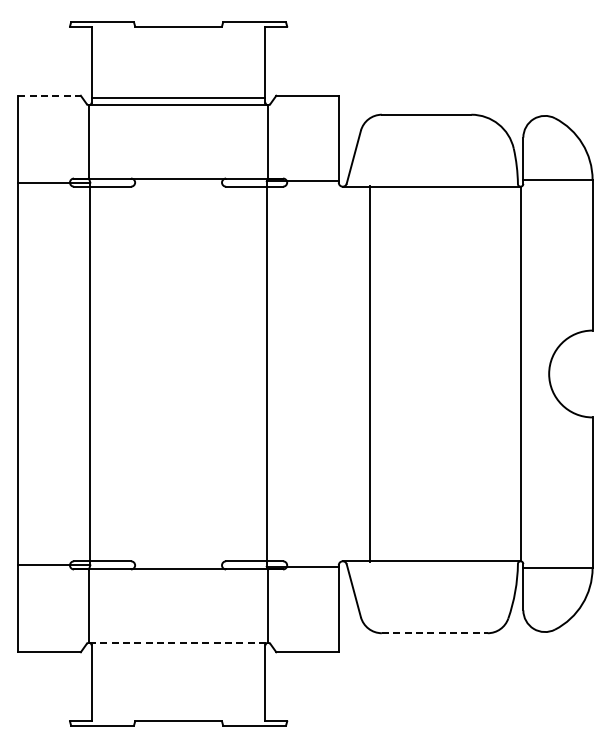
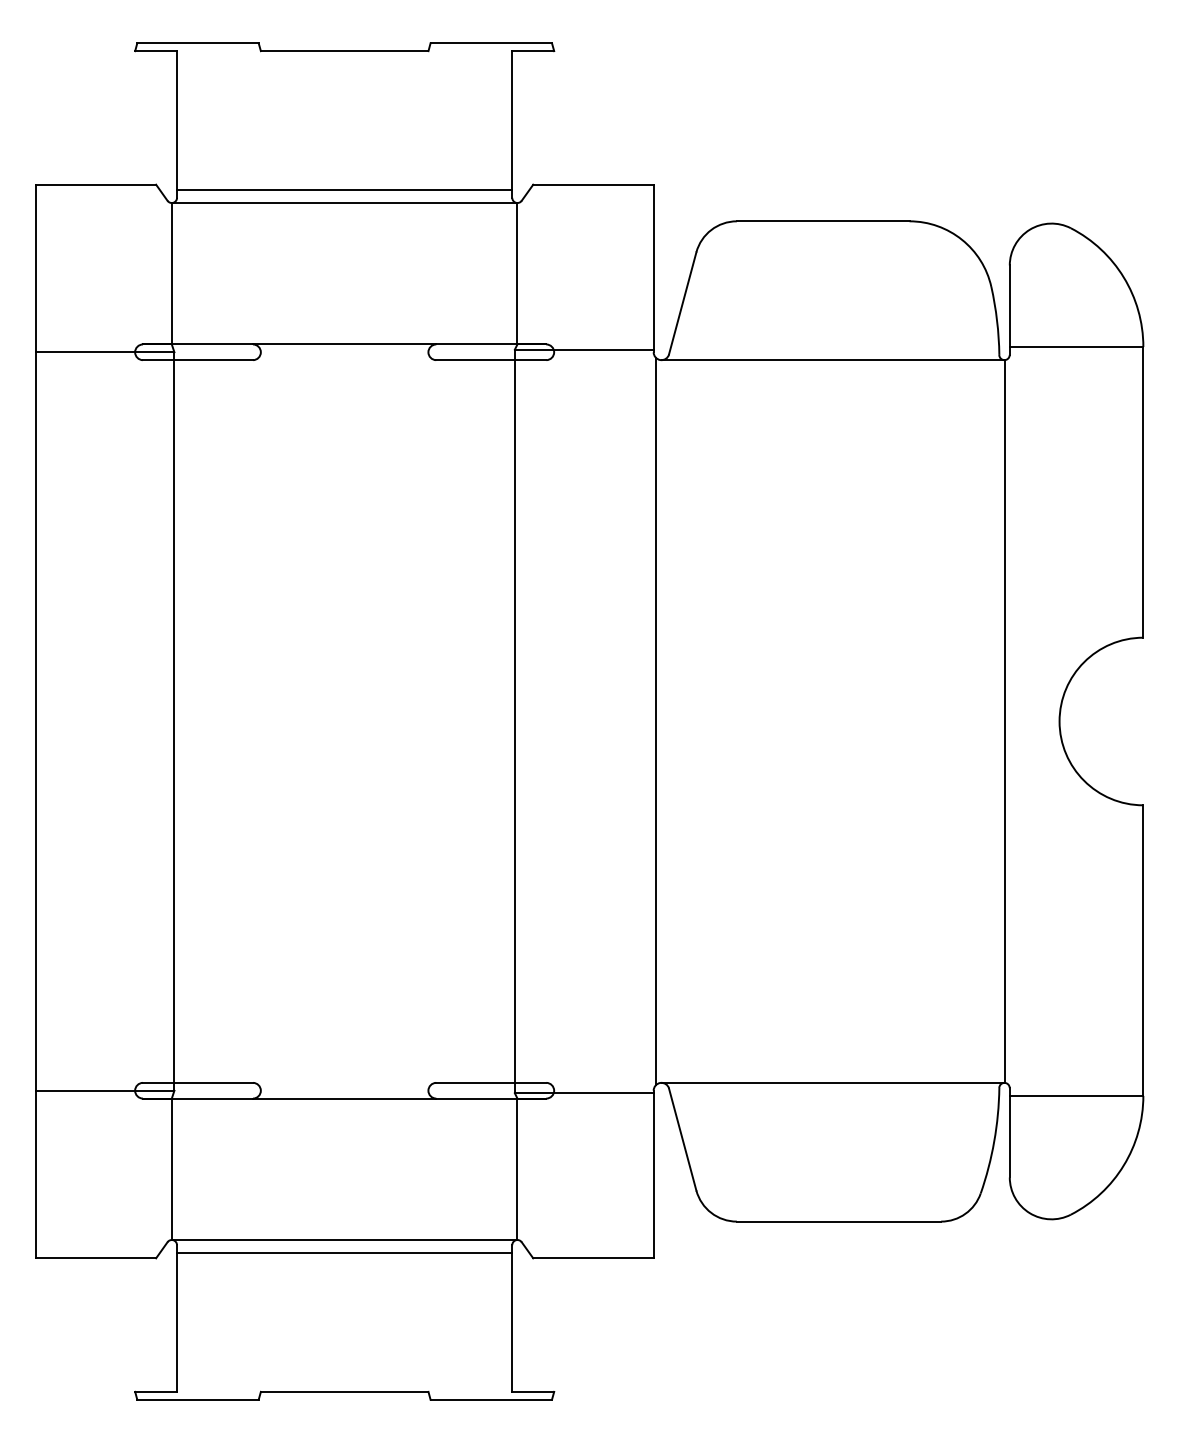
line: (50, 95) -> (97, 184), dashed -> solid
line: (370, 373) -> (657, 720), moved
line: (434, 633) -> (838, 1222), dashed -> solid
line: (178, 642) -> (344, 1239), dashed -> solid
line: (178, 649) -> (344, 1252), added

